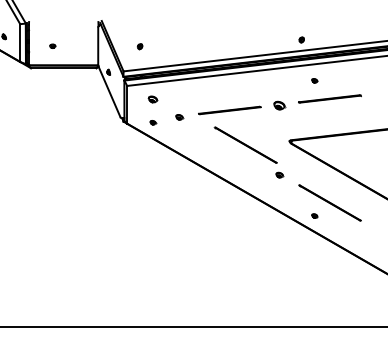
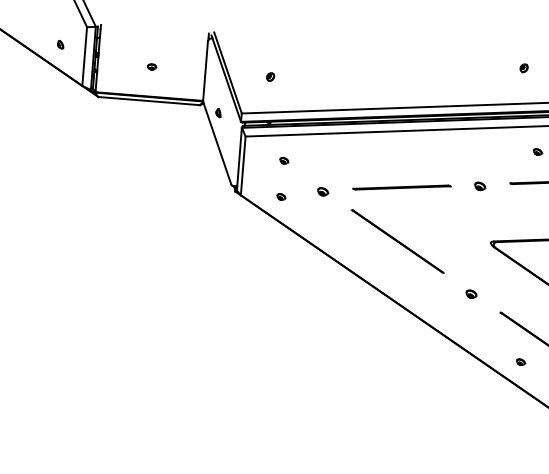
part: (301, 39) -> (523, 67), moved
part: (52, 45) -> (151, 65), moved
part: (153, 99) -> (284, 160), size x0.62
part: (279, 105) -> (479, 185), size x0.62
line: (245, 144) -> (397, 240), moved

